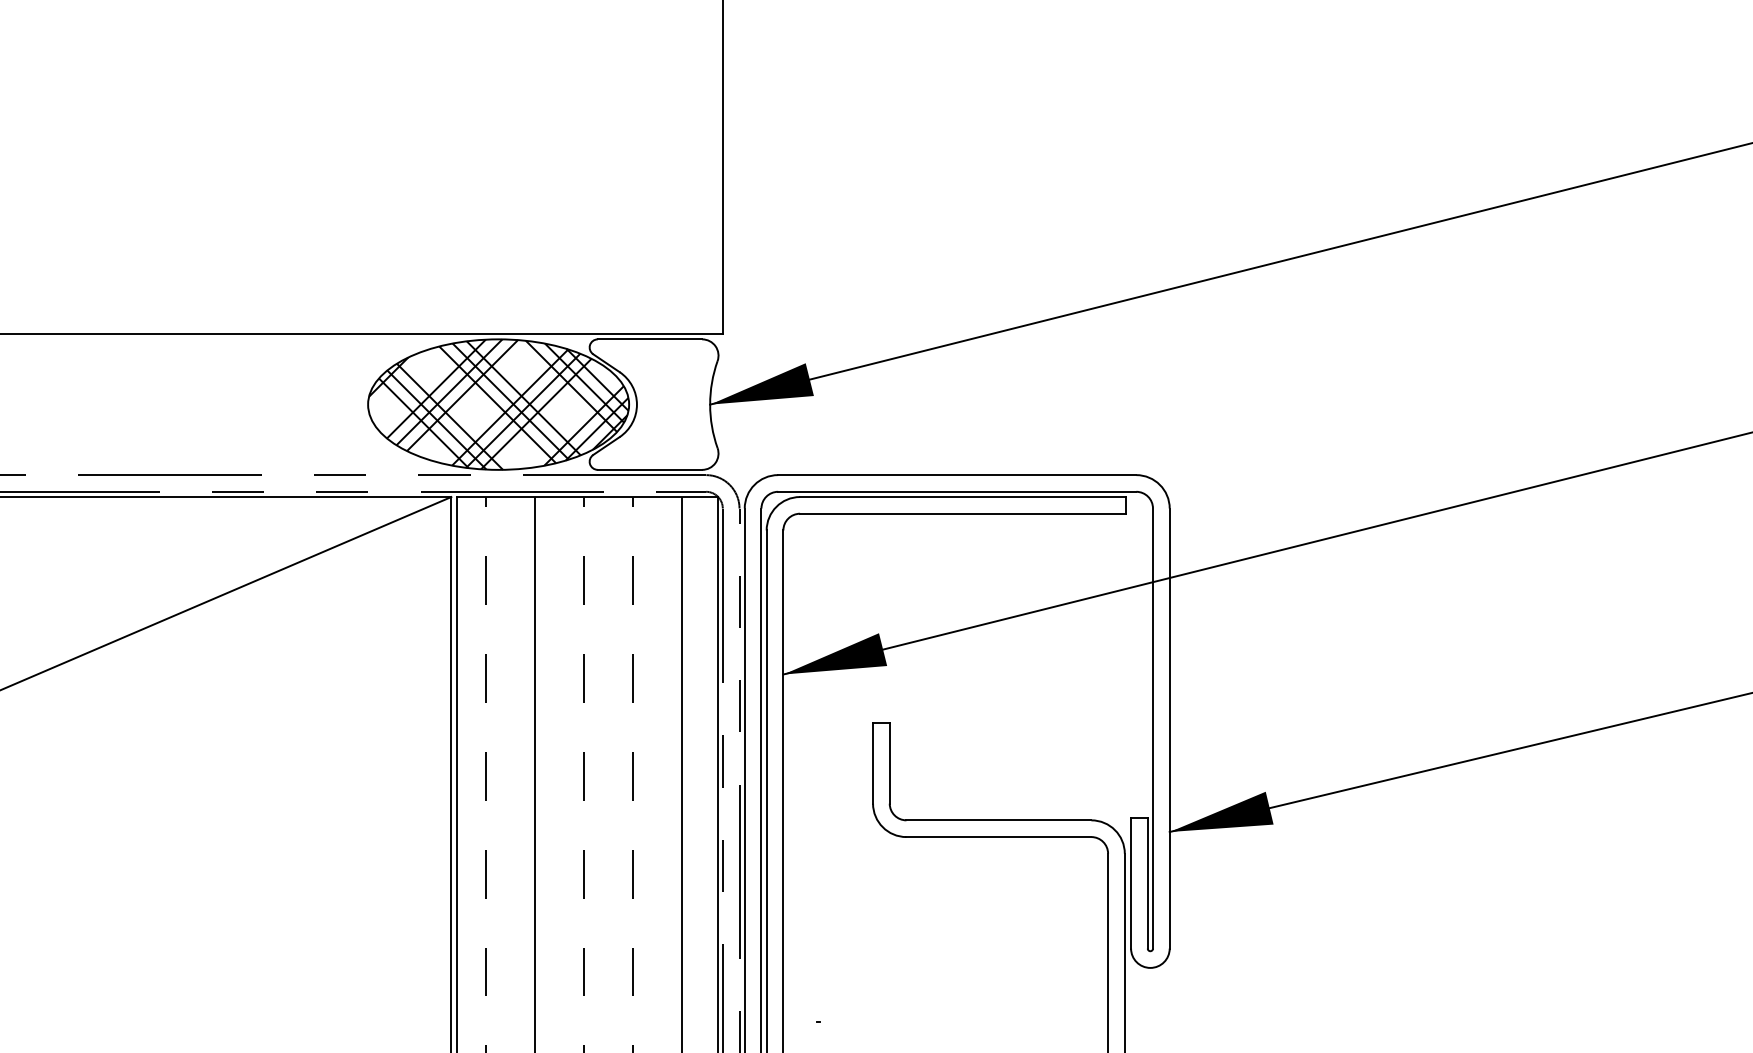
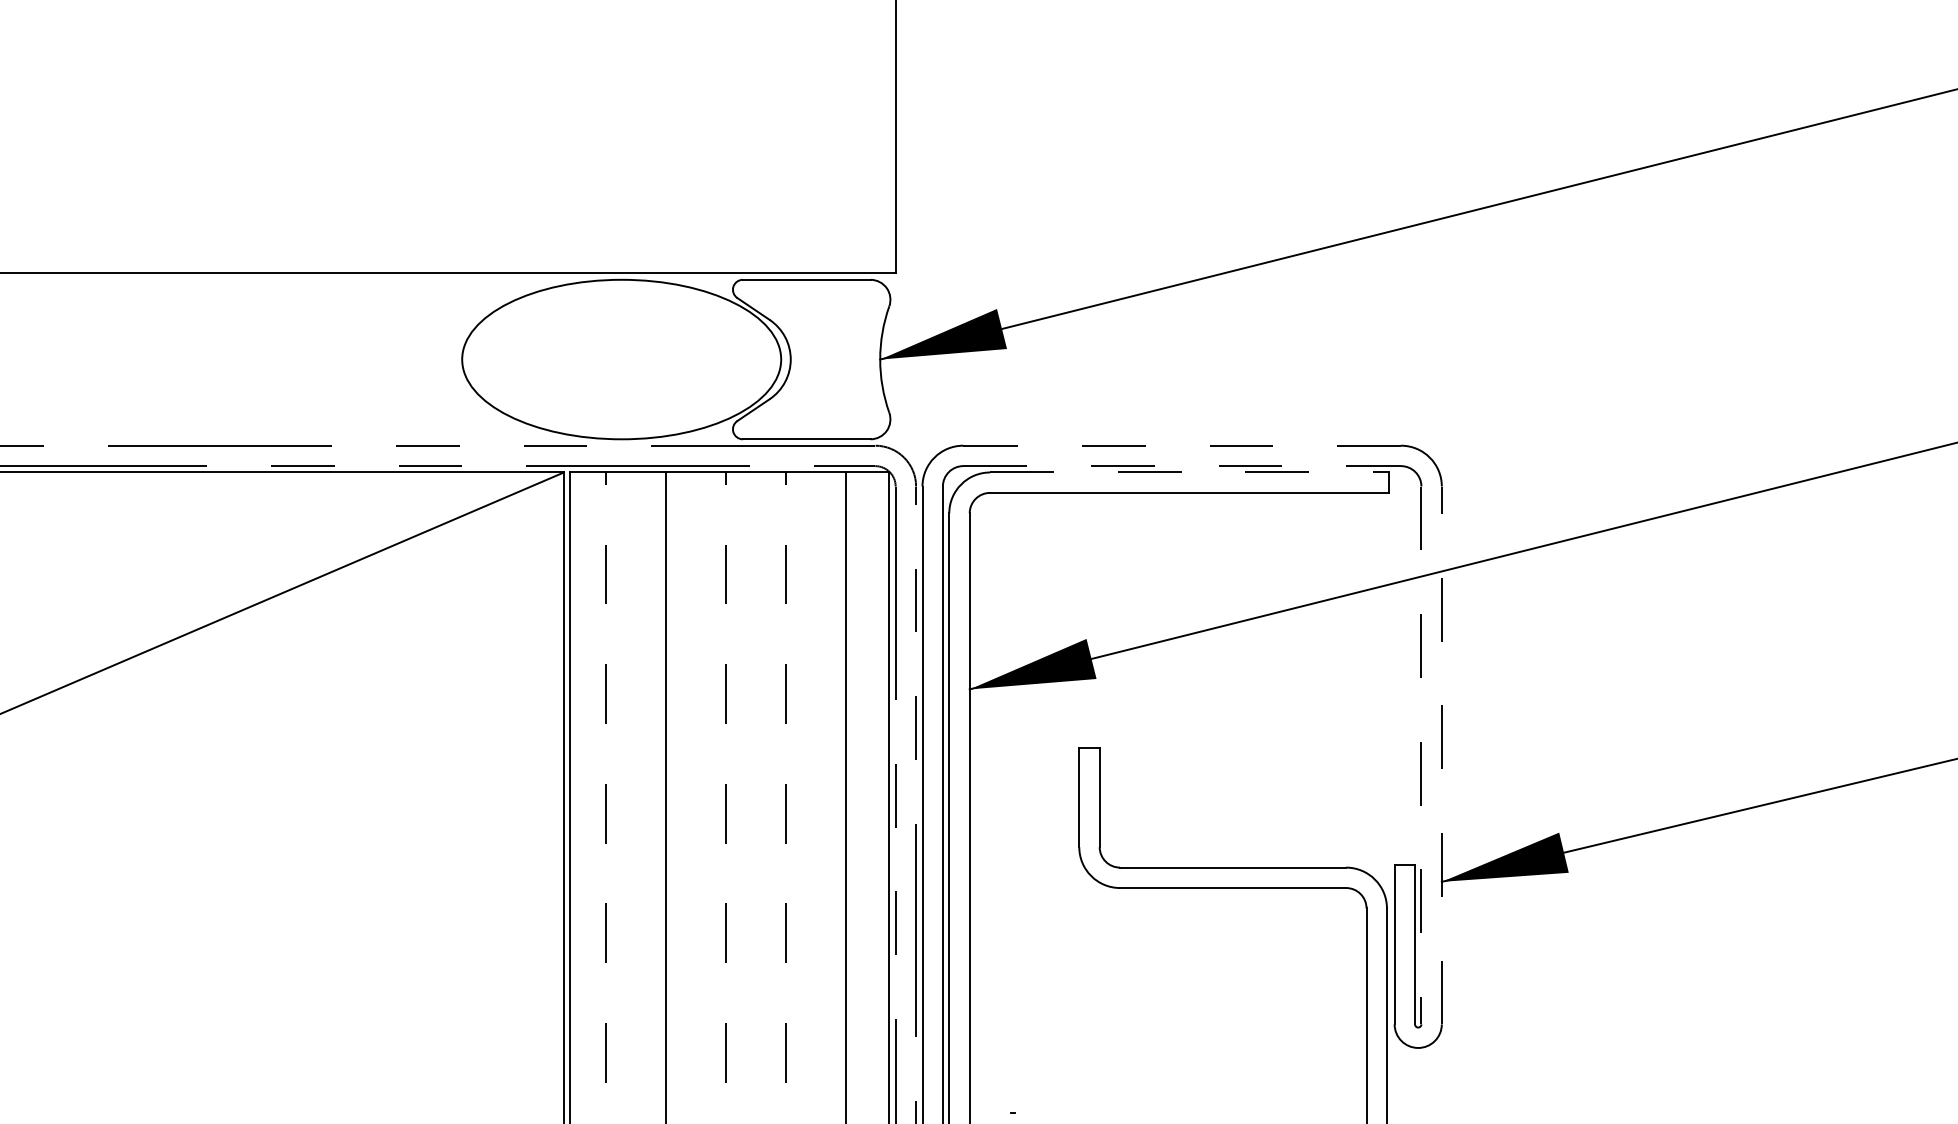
hatch: (498, 404) -> (621, 359), removed
line: (956, 475) -> (1181, 446), solid -> dashed
line: (957, 491) -> (1182, 465), solid -> dashed
line: (963, 497) -> (1189, 473), solid -> dashed
line: (1169, 728) -> (1441, 755), solid -> dashed
line: (1153, 729) -> (1422, 756), solid -> dashed

